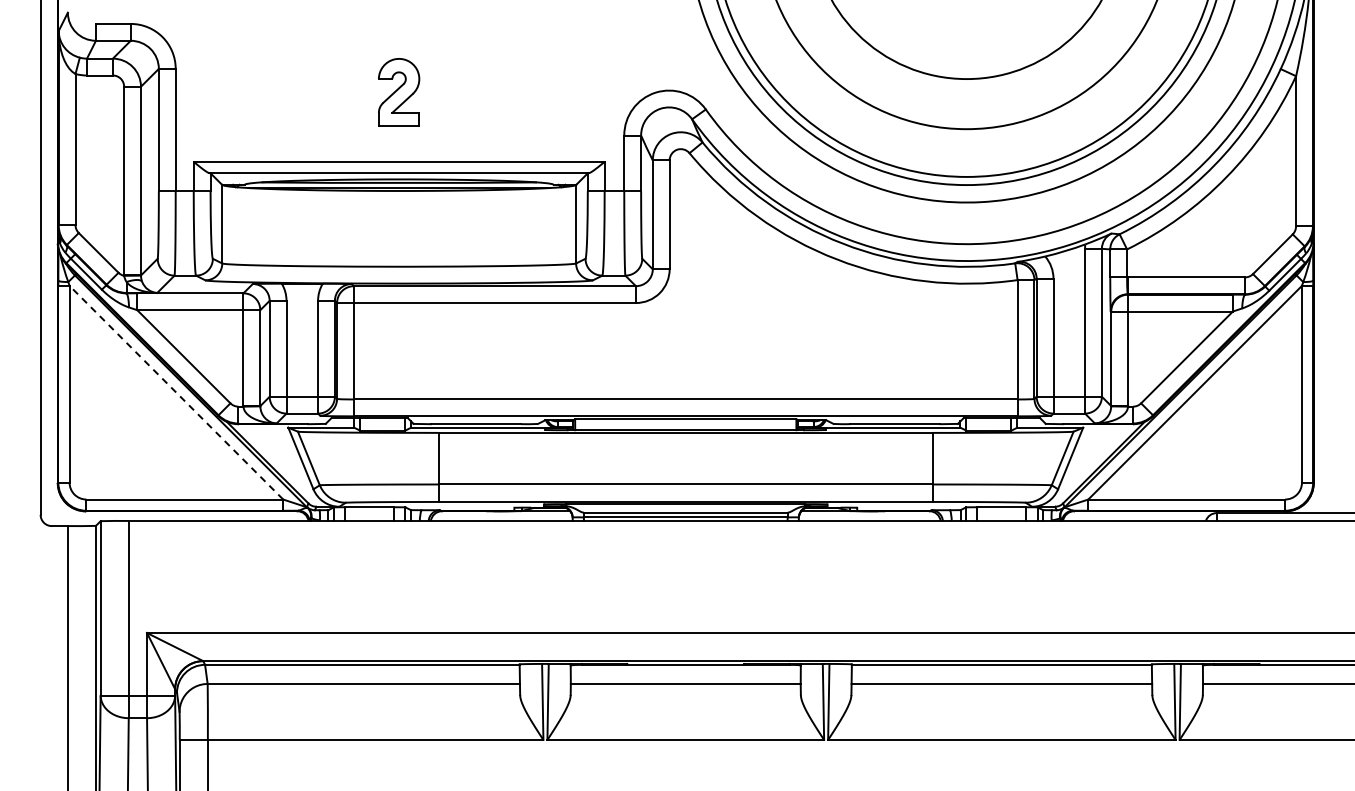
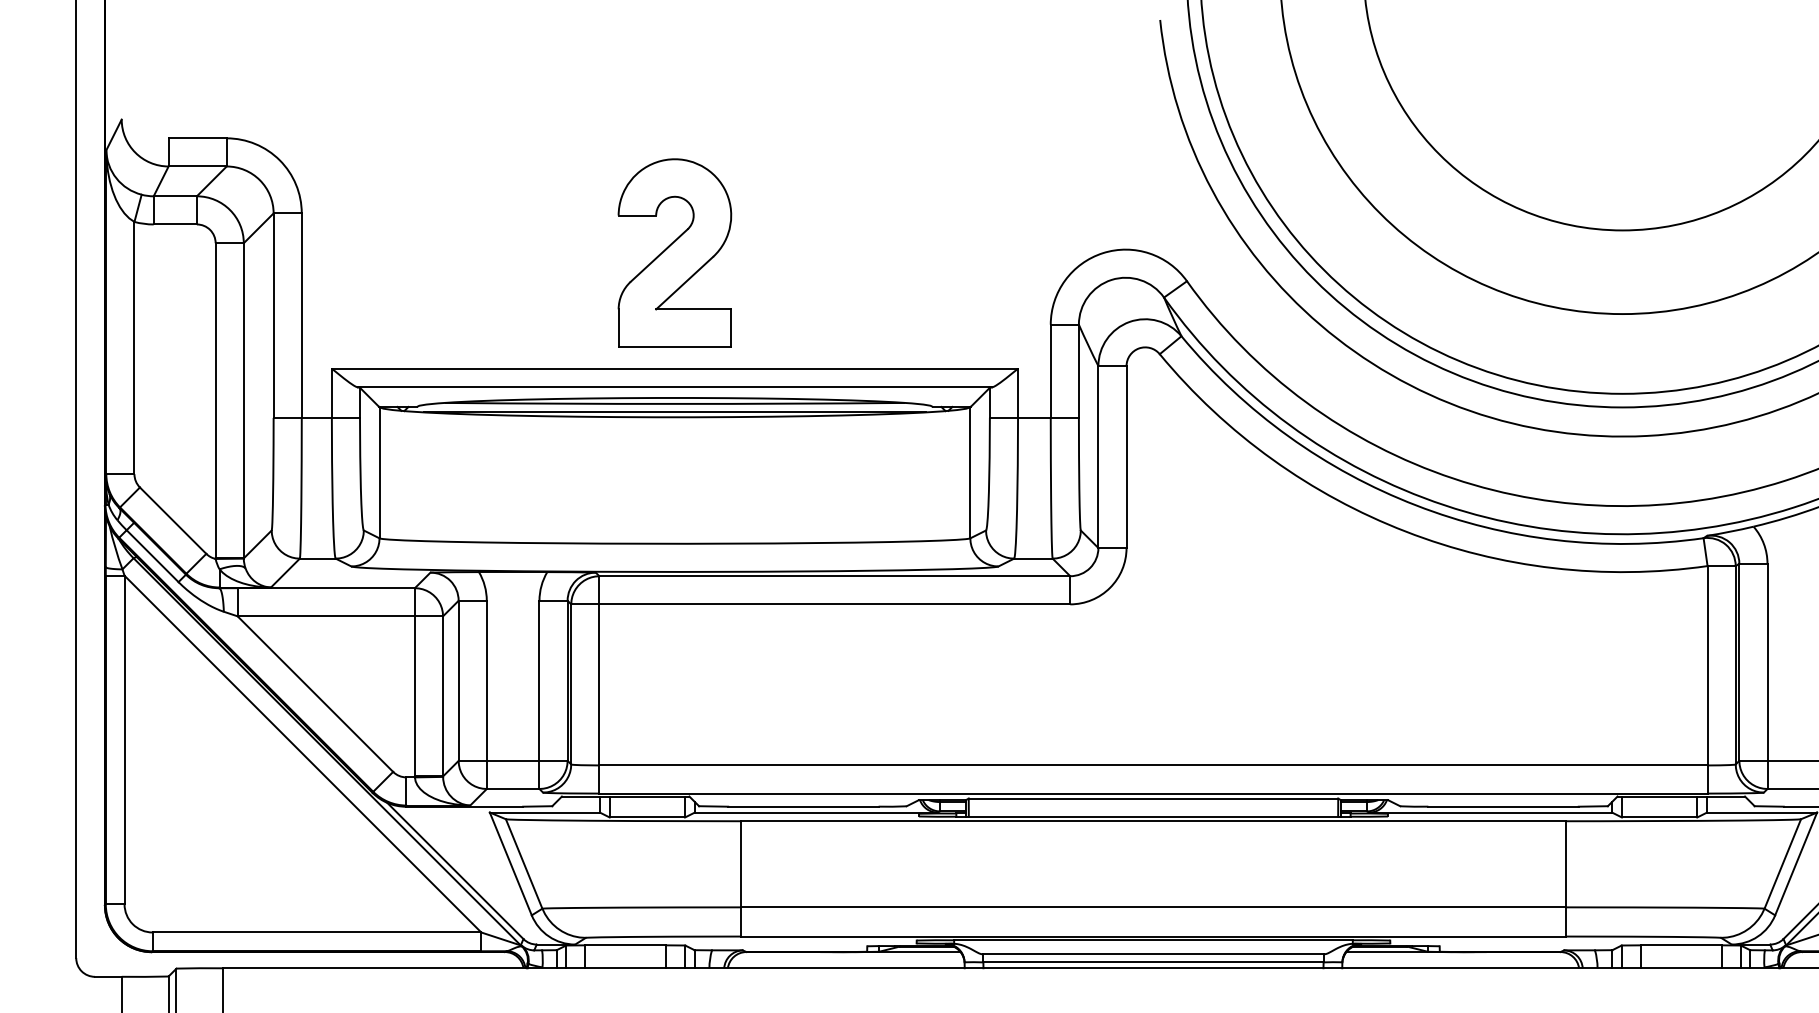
part: (398, 92) -> (673, 252), size x1.67
line: (176, 392) -> (303, 753), dashed -> solid

